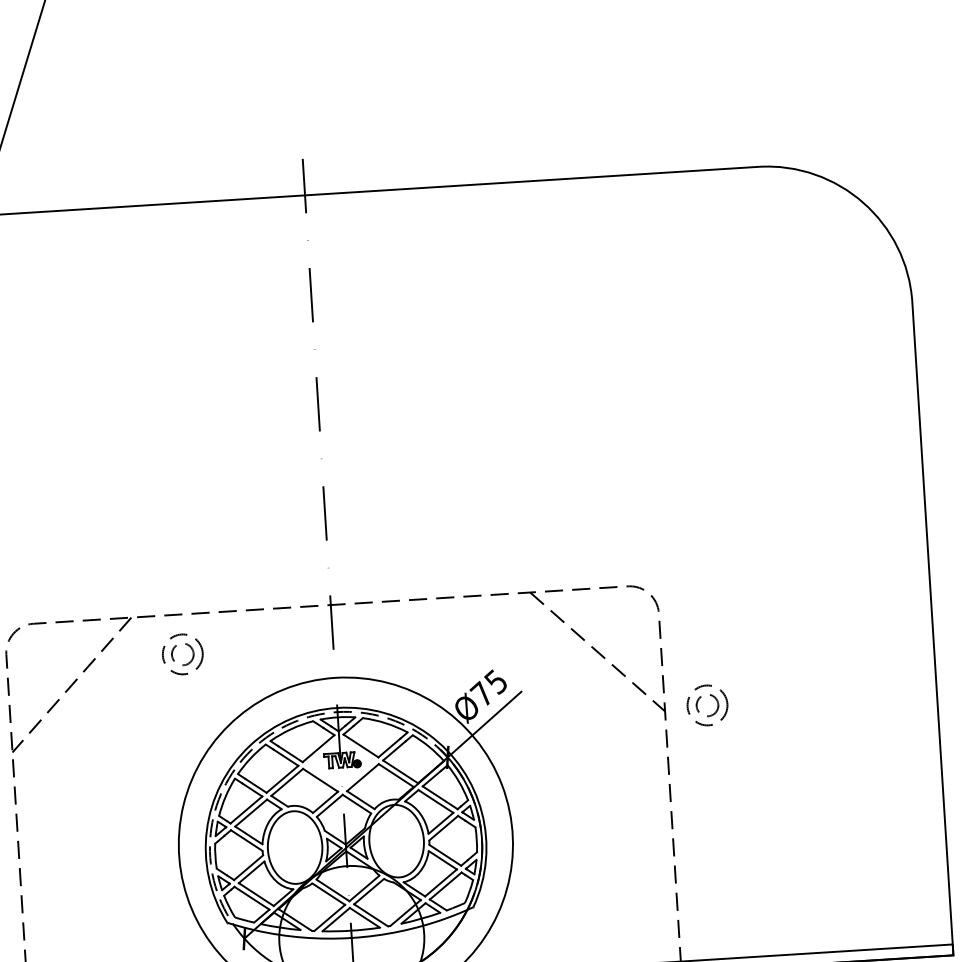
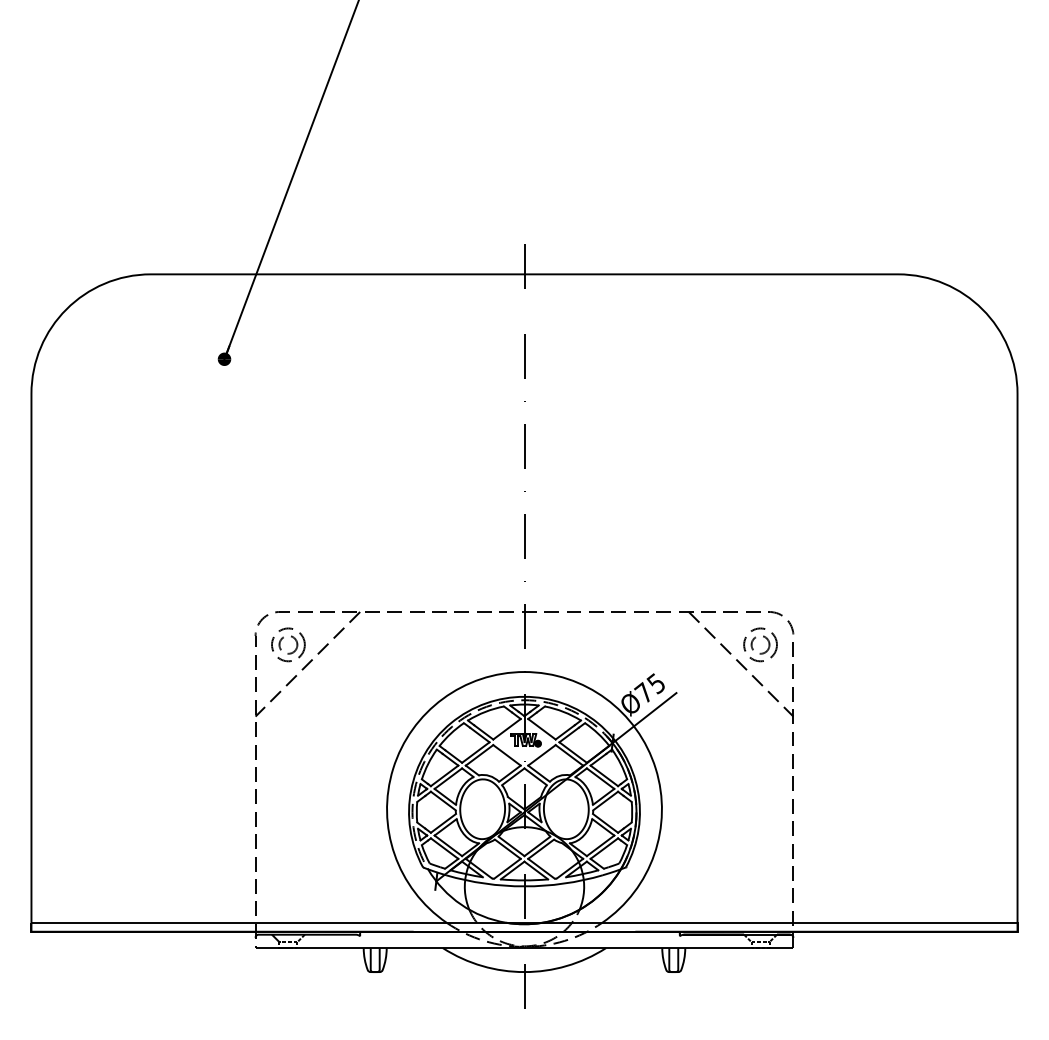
part: (185, 645) -> (291, 637), moved
part: (710, 696) -> (763, 637), moved

